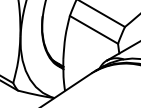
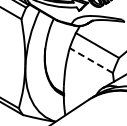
line: (94, 29) -> (91, 60), solid -> dashed

